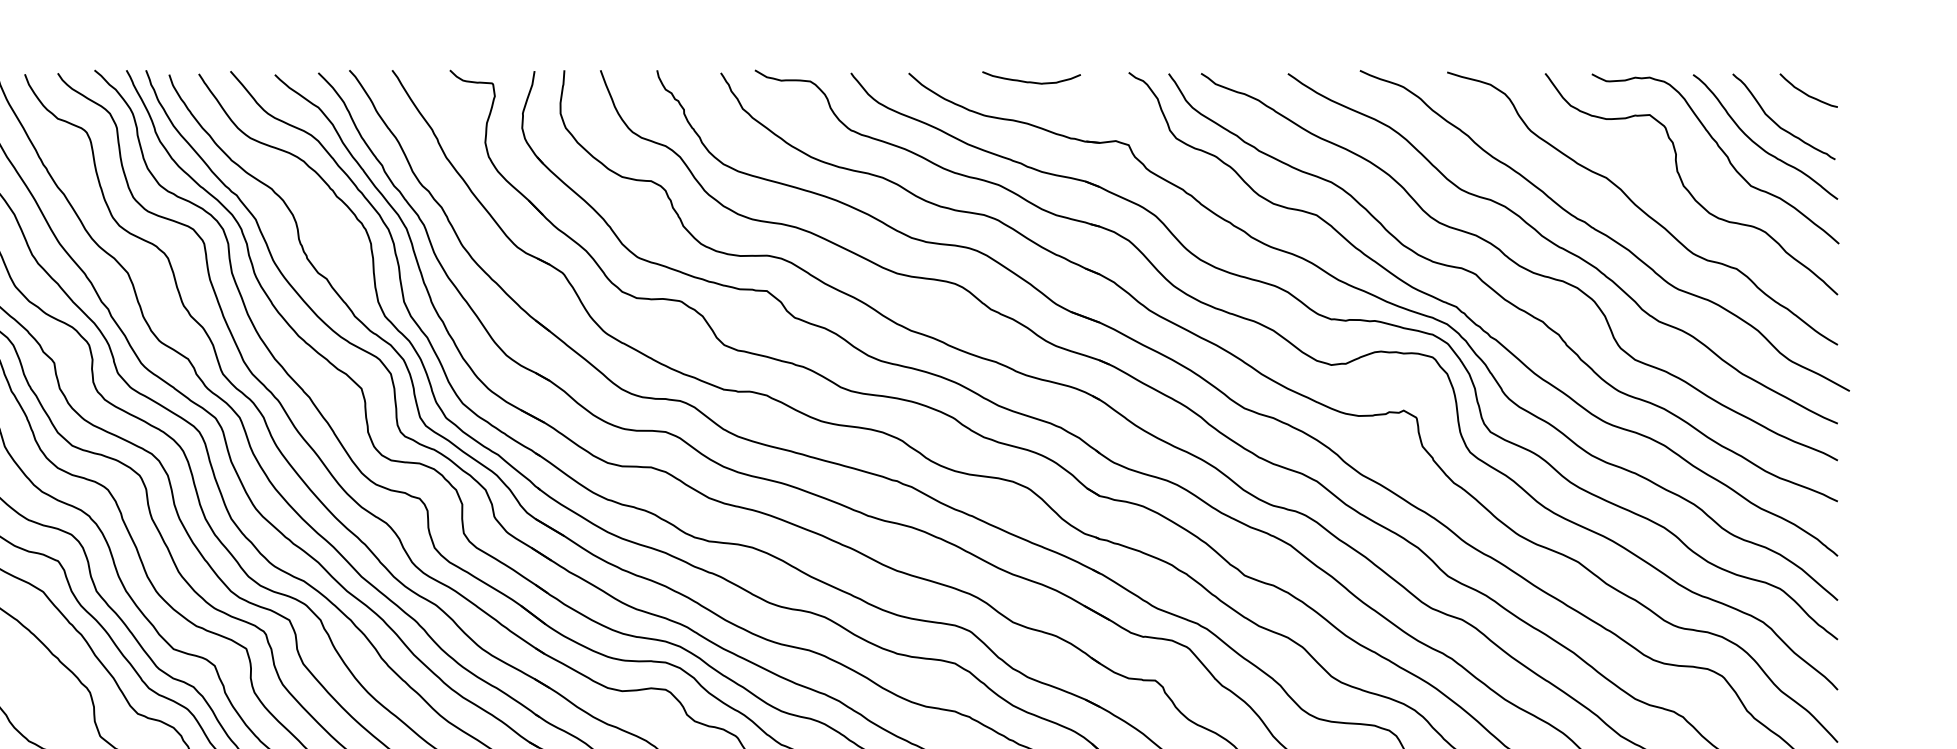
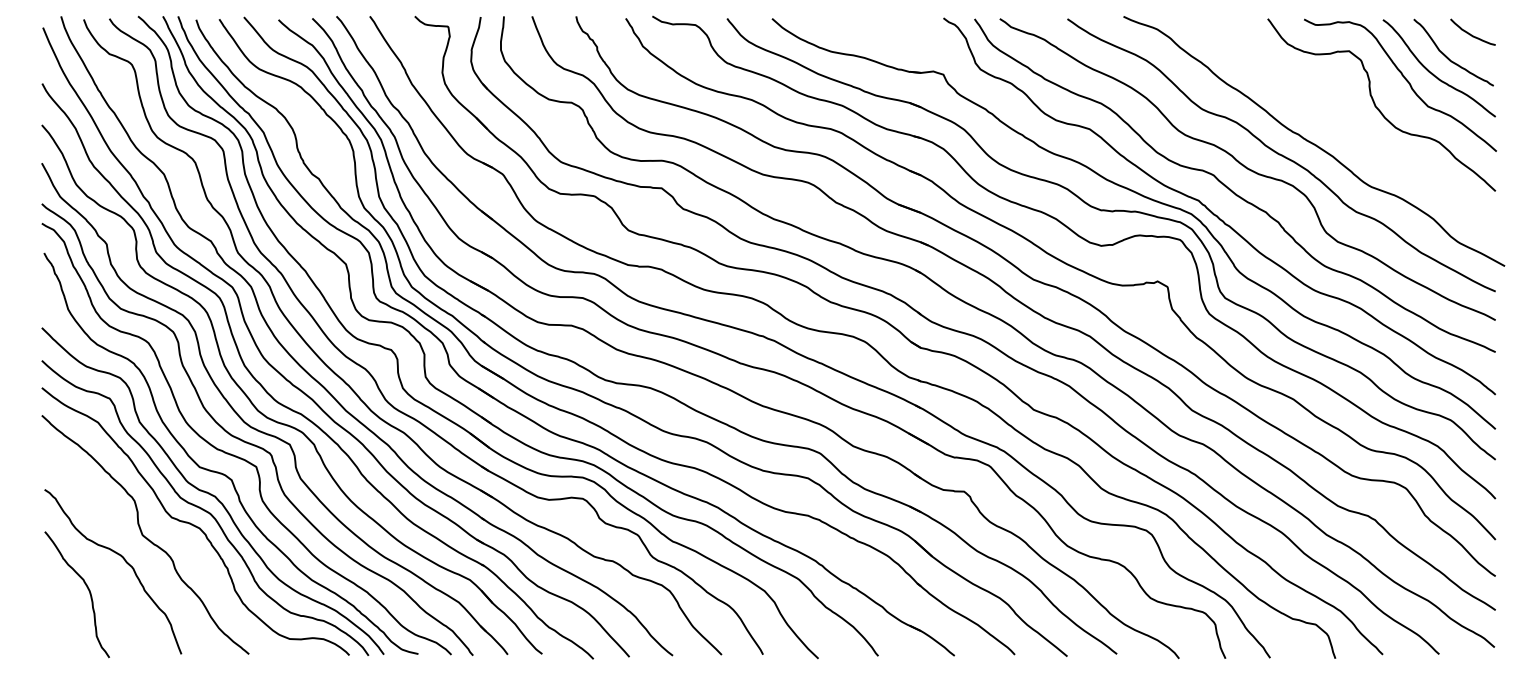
curve: (1031, 80) -> (867, 24), removed
curve: (1641, 207) -> (1342, 123), removed

